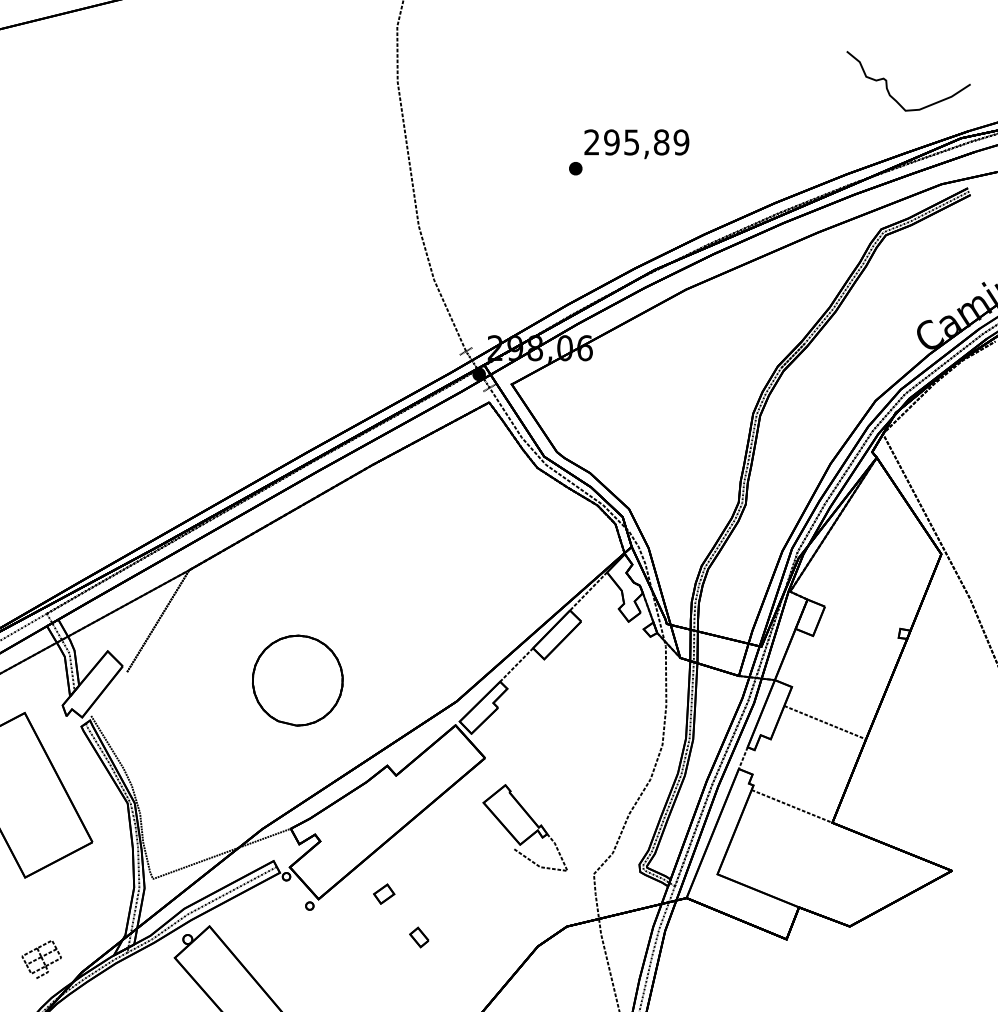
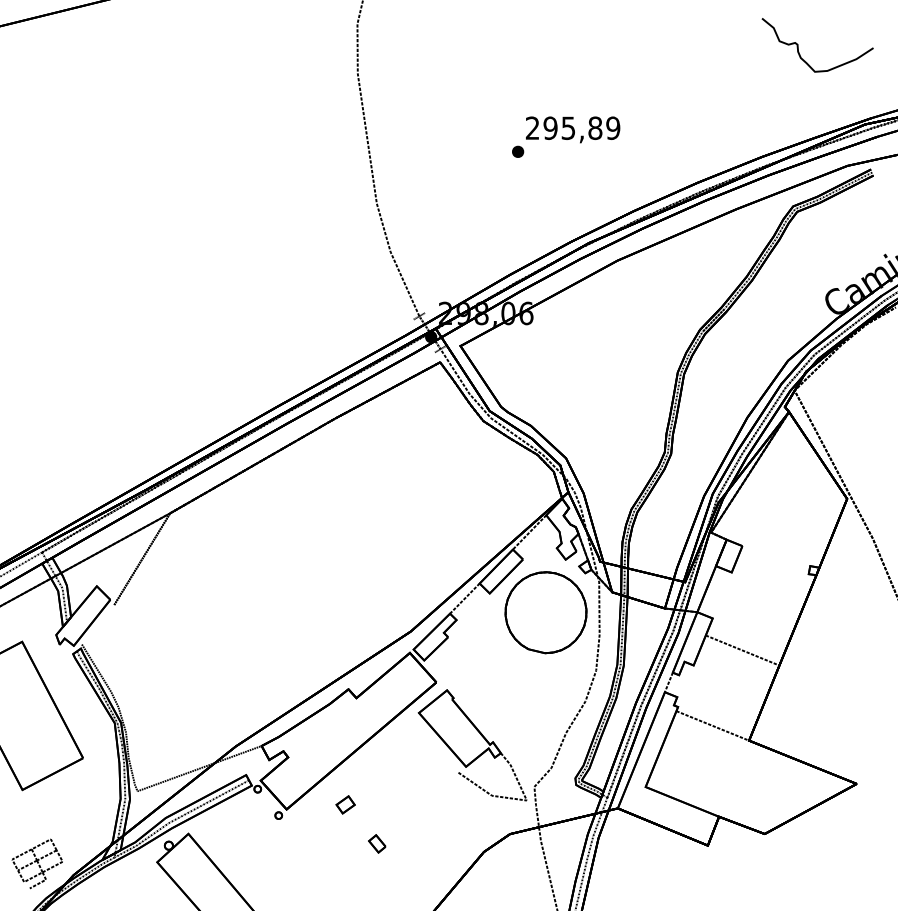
part: (887, 81) -> (798, 45), moved
part: (297, 680) -> (545, 612), moved
part: (525, 827) -> (472, 744), size x1.43
part: (41, 959) -> (37, 863), size x1.43

